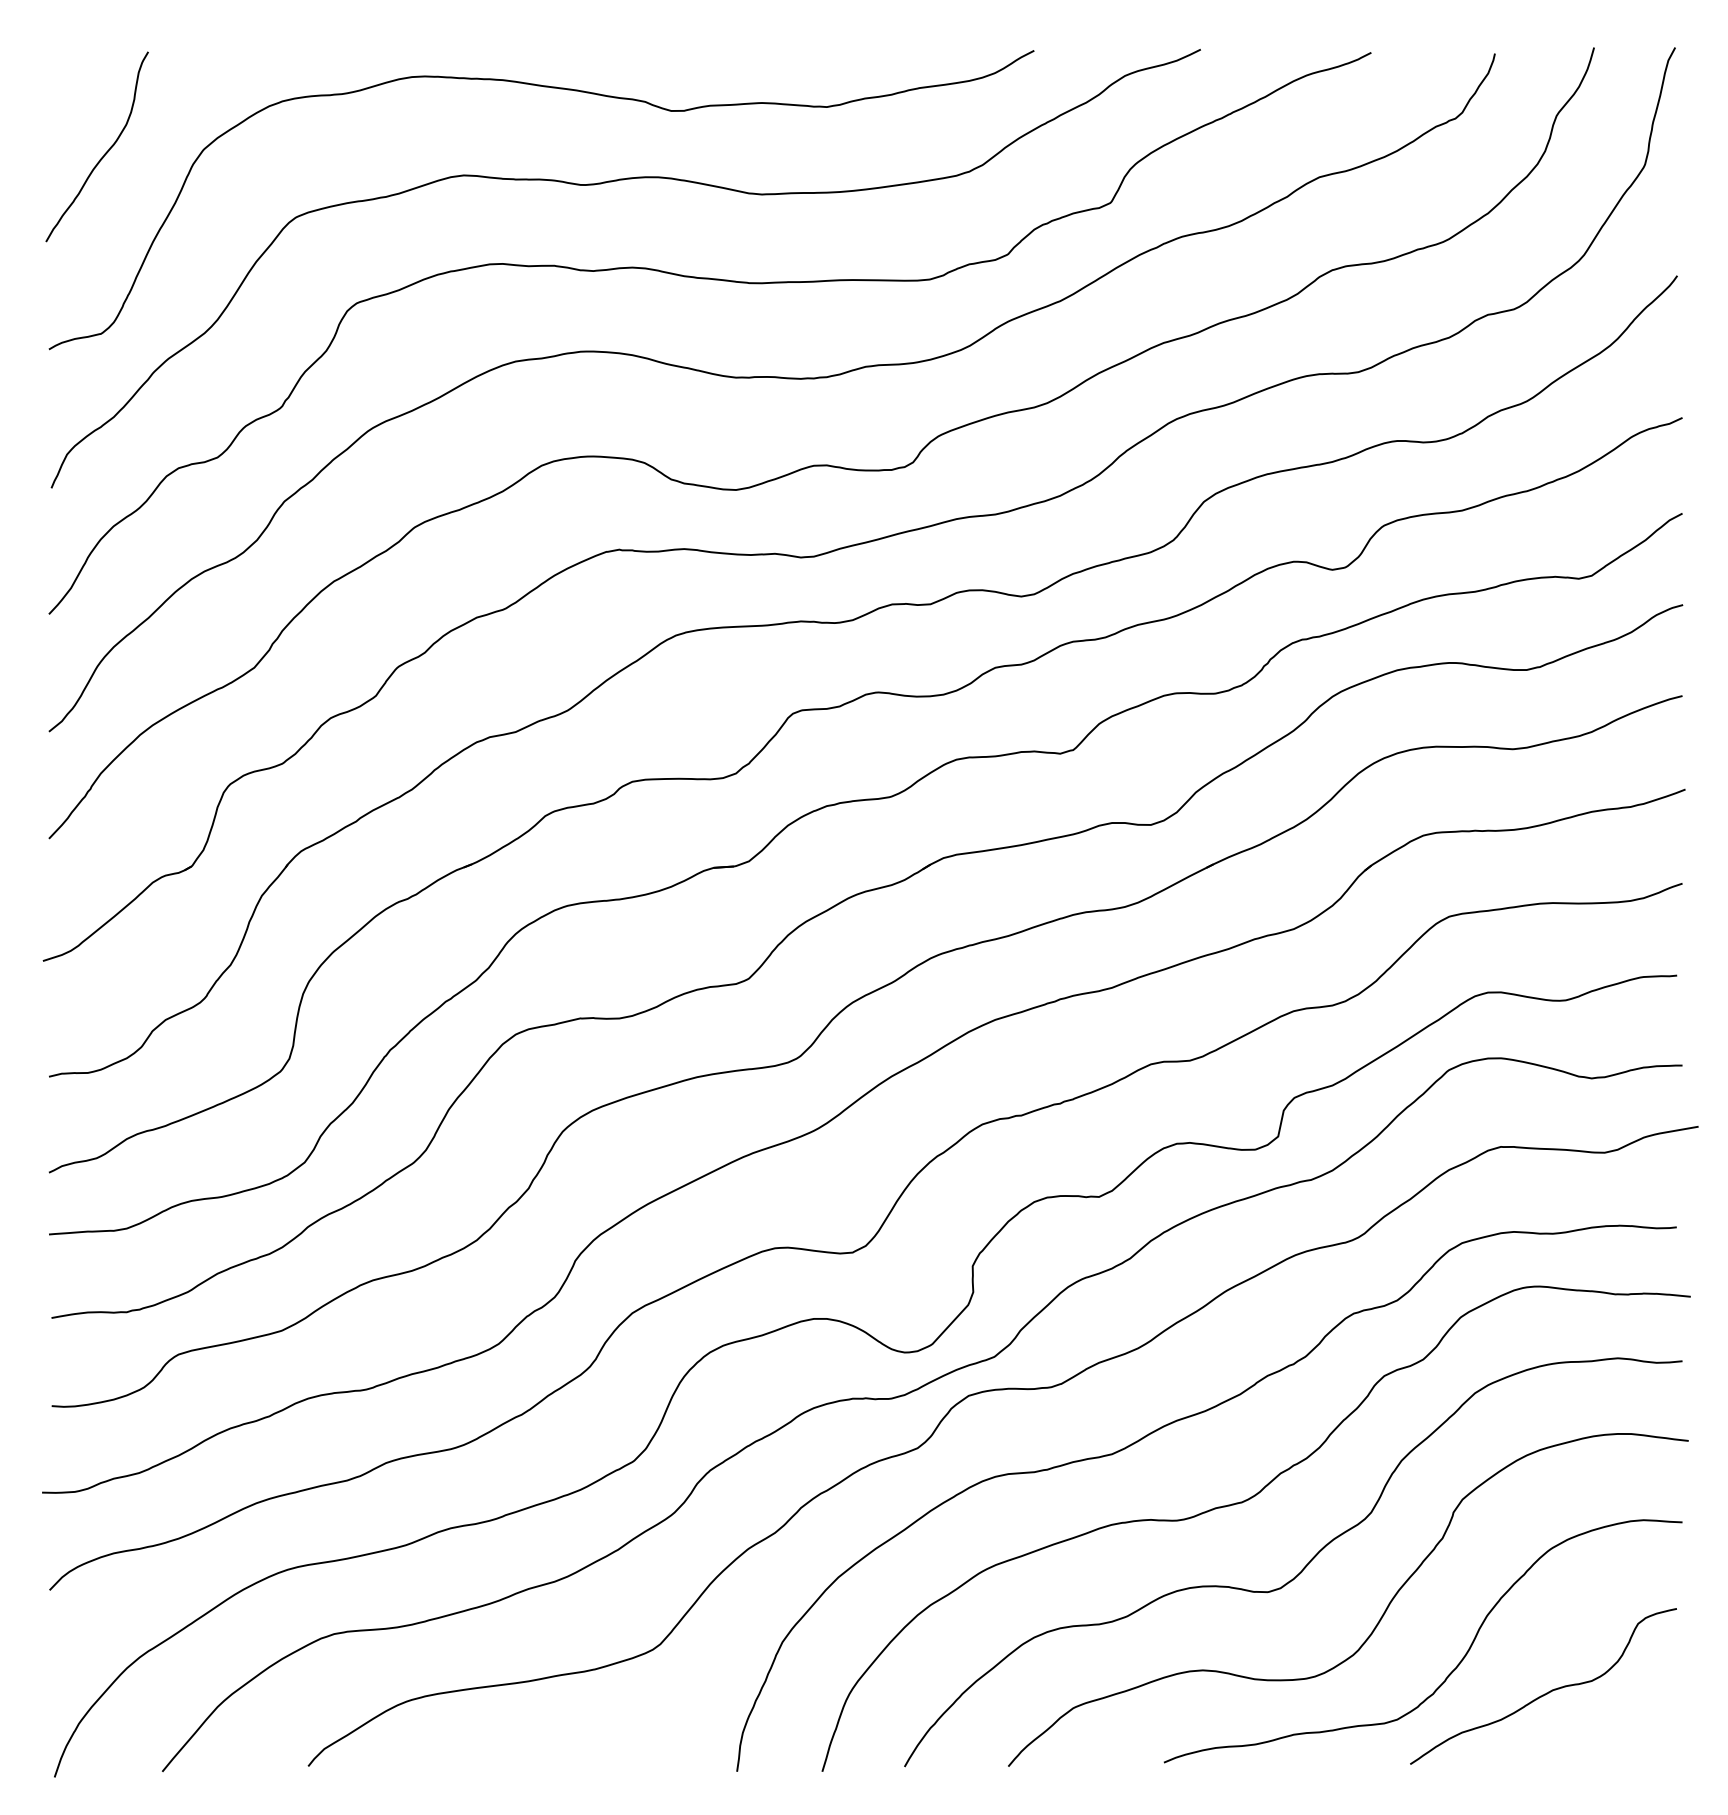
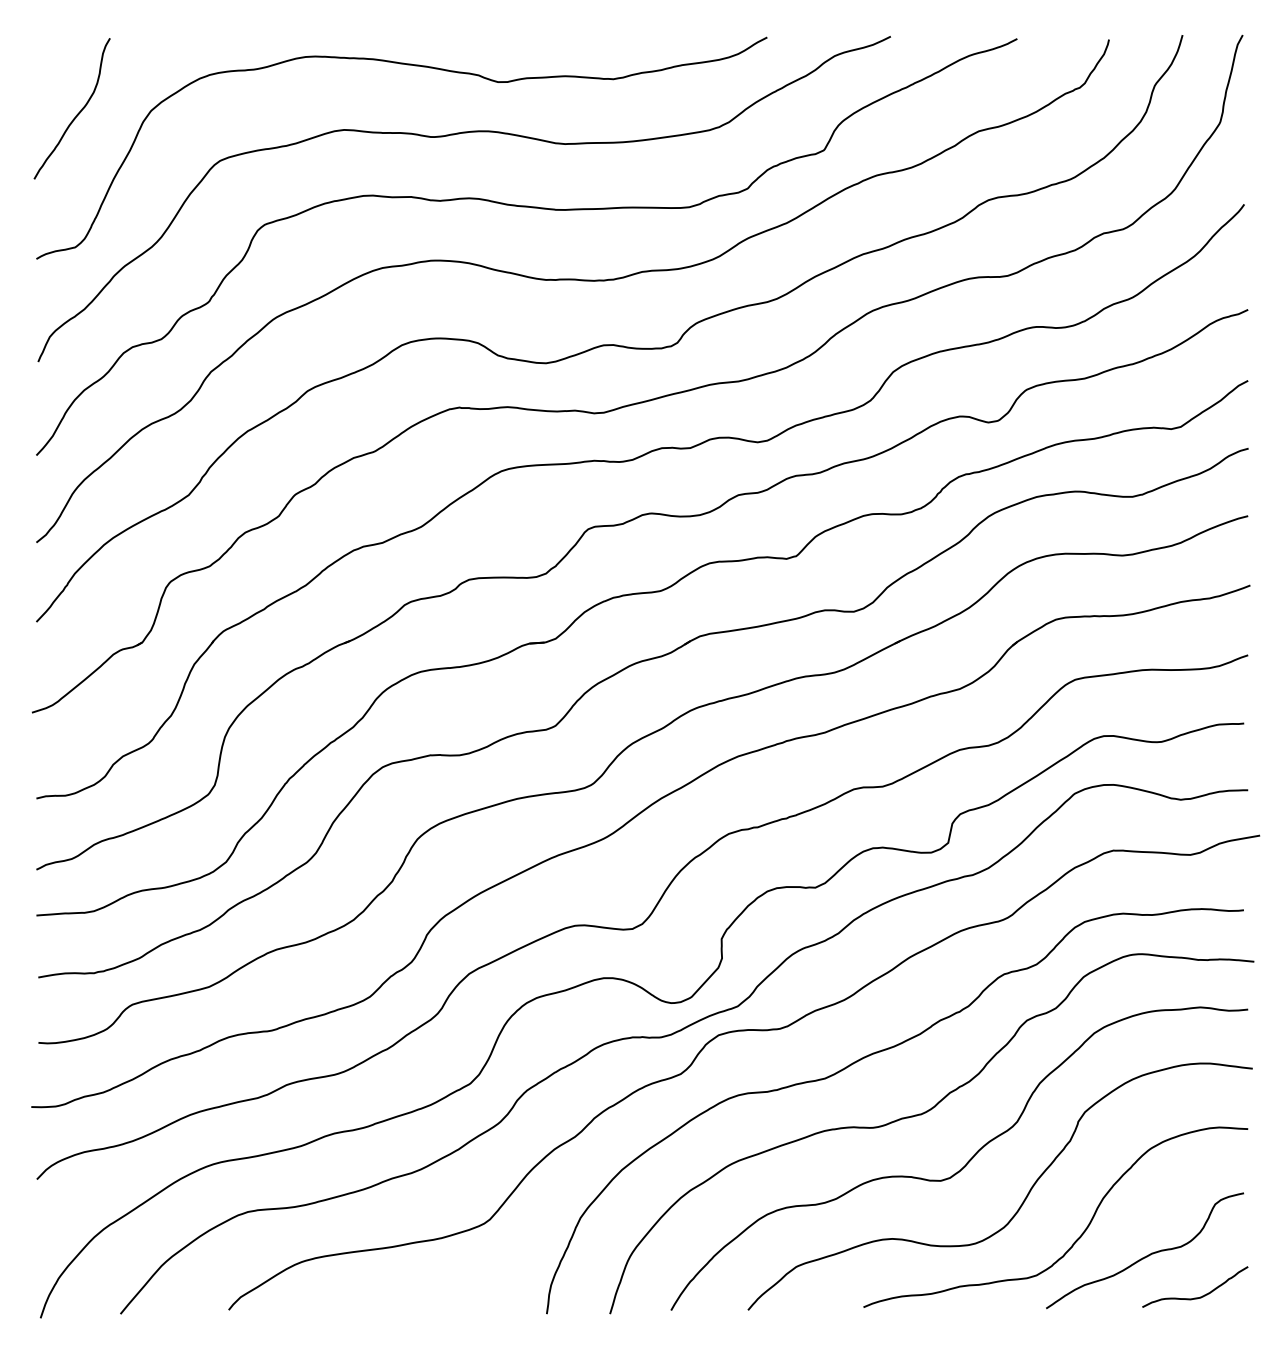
curve: (1611, 1749) -> (1195, 1297), added

